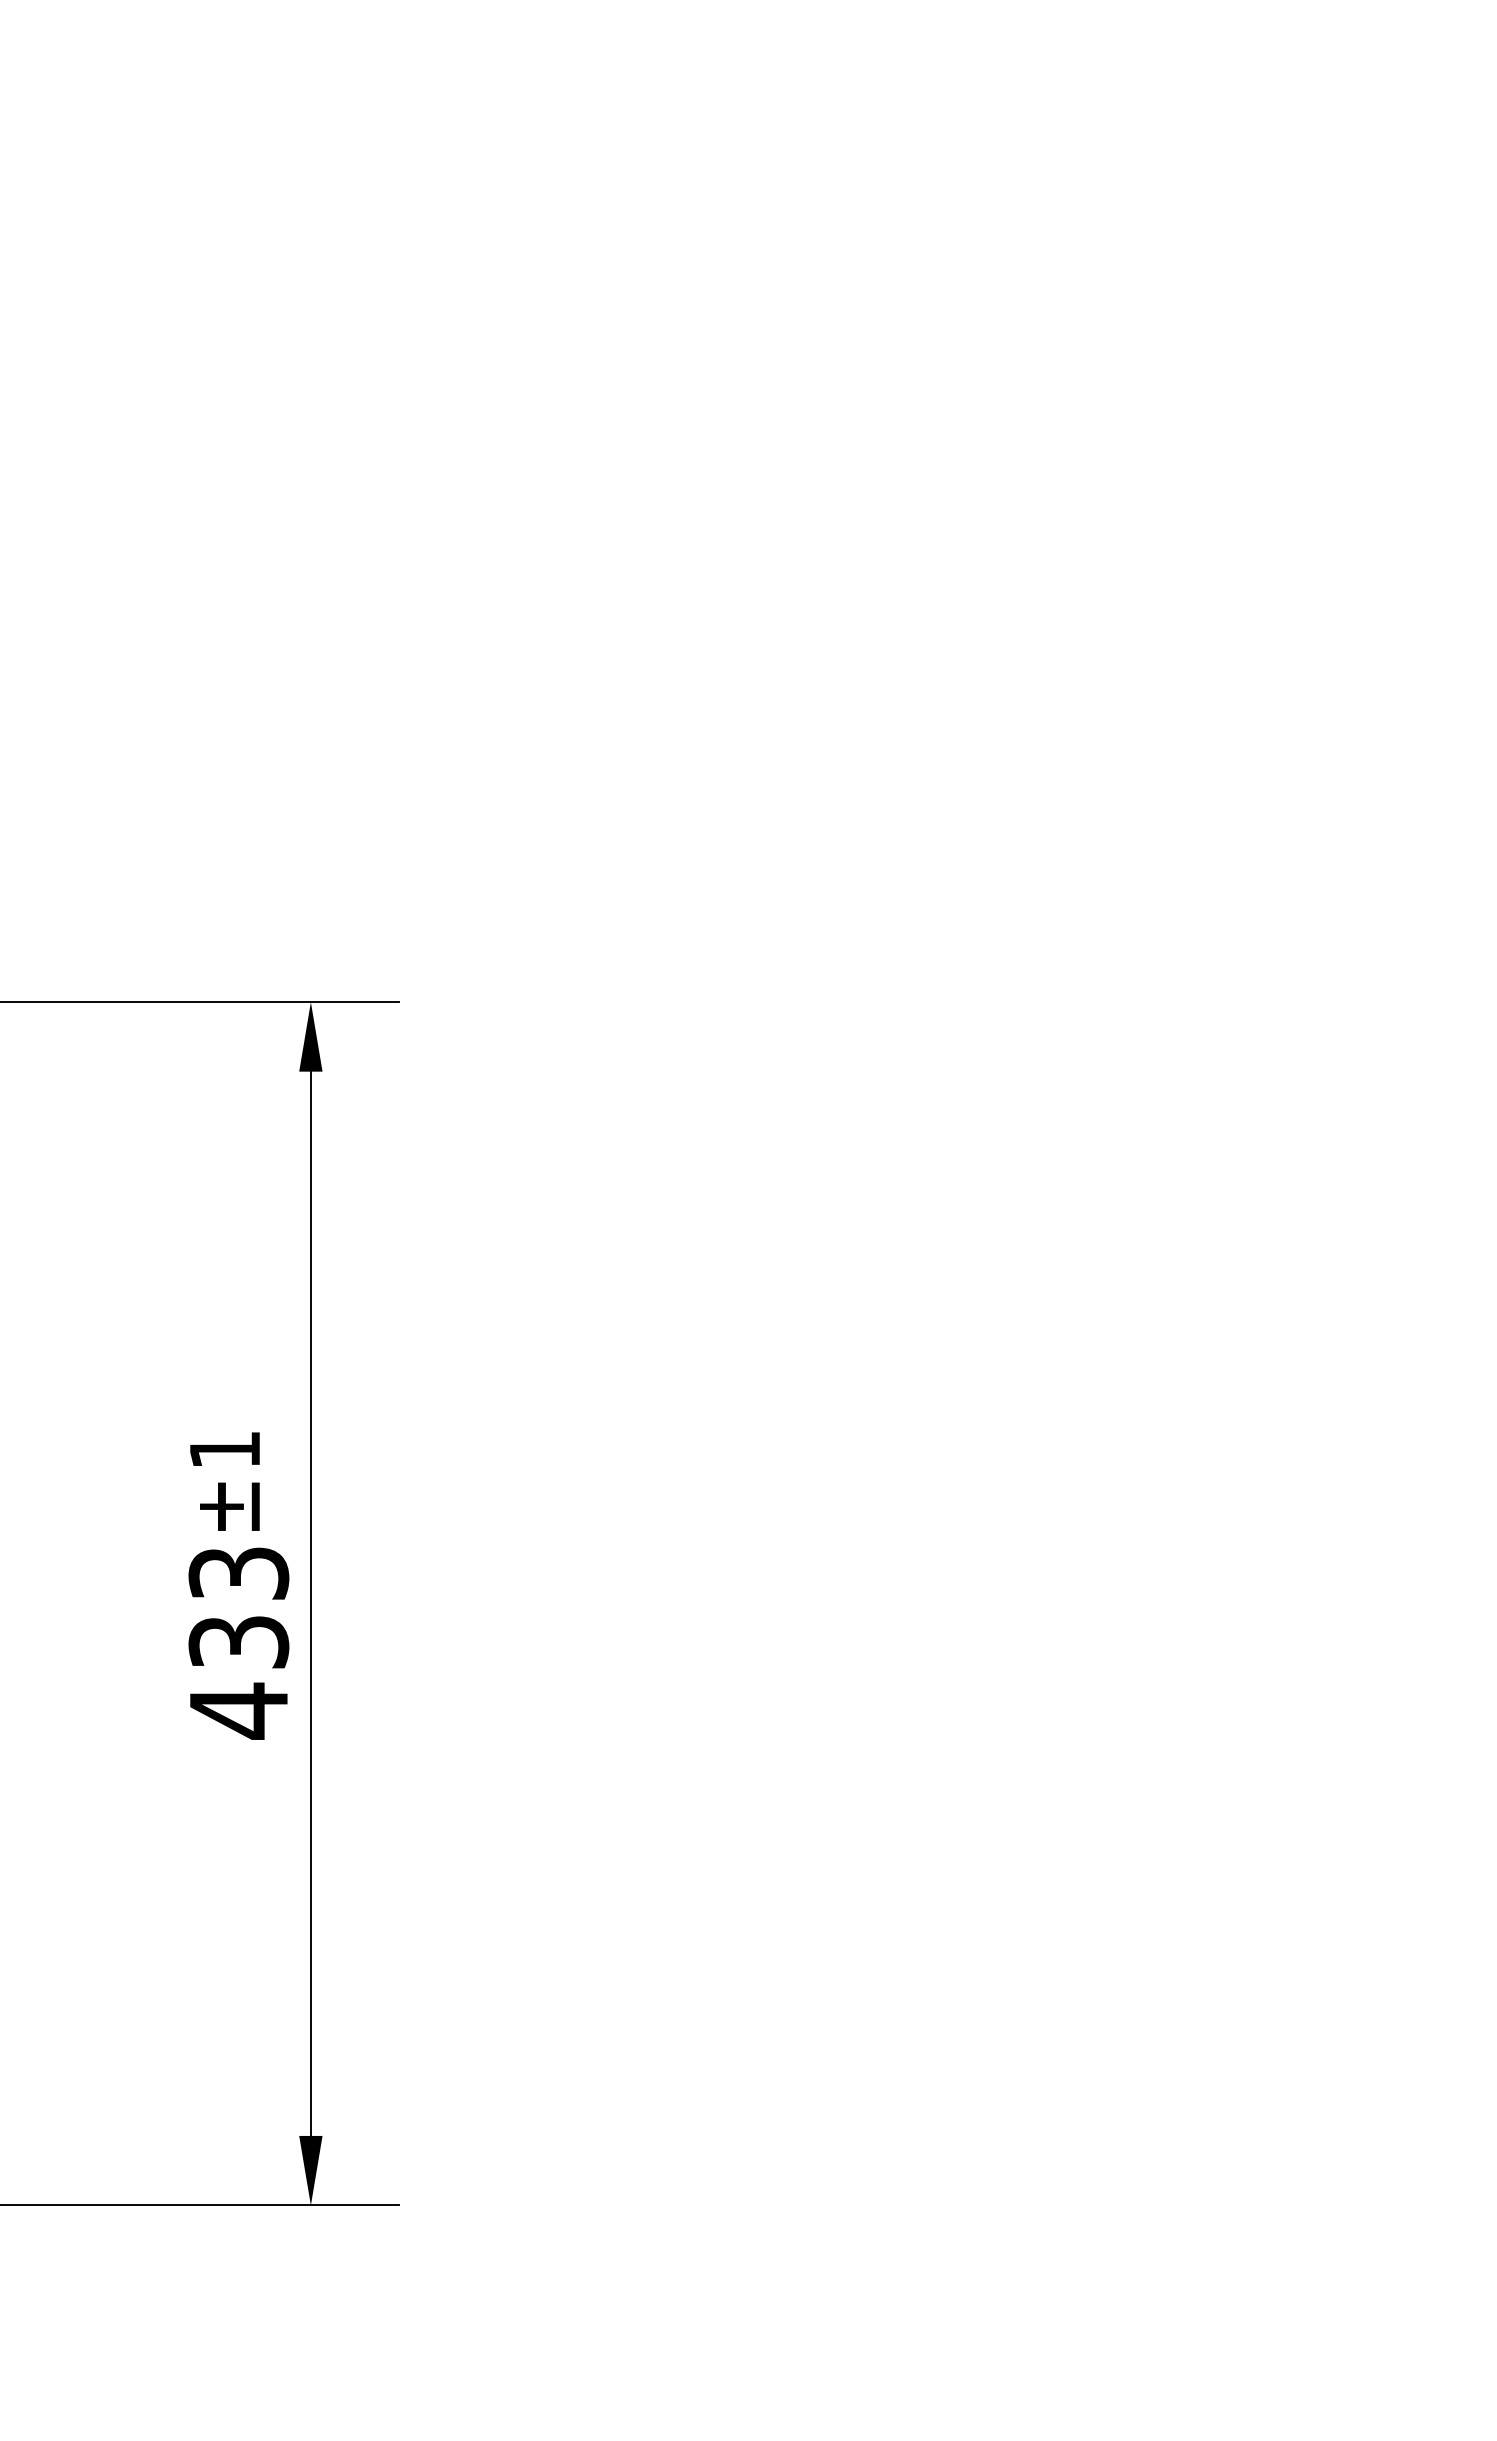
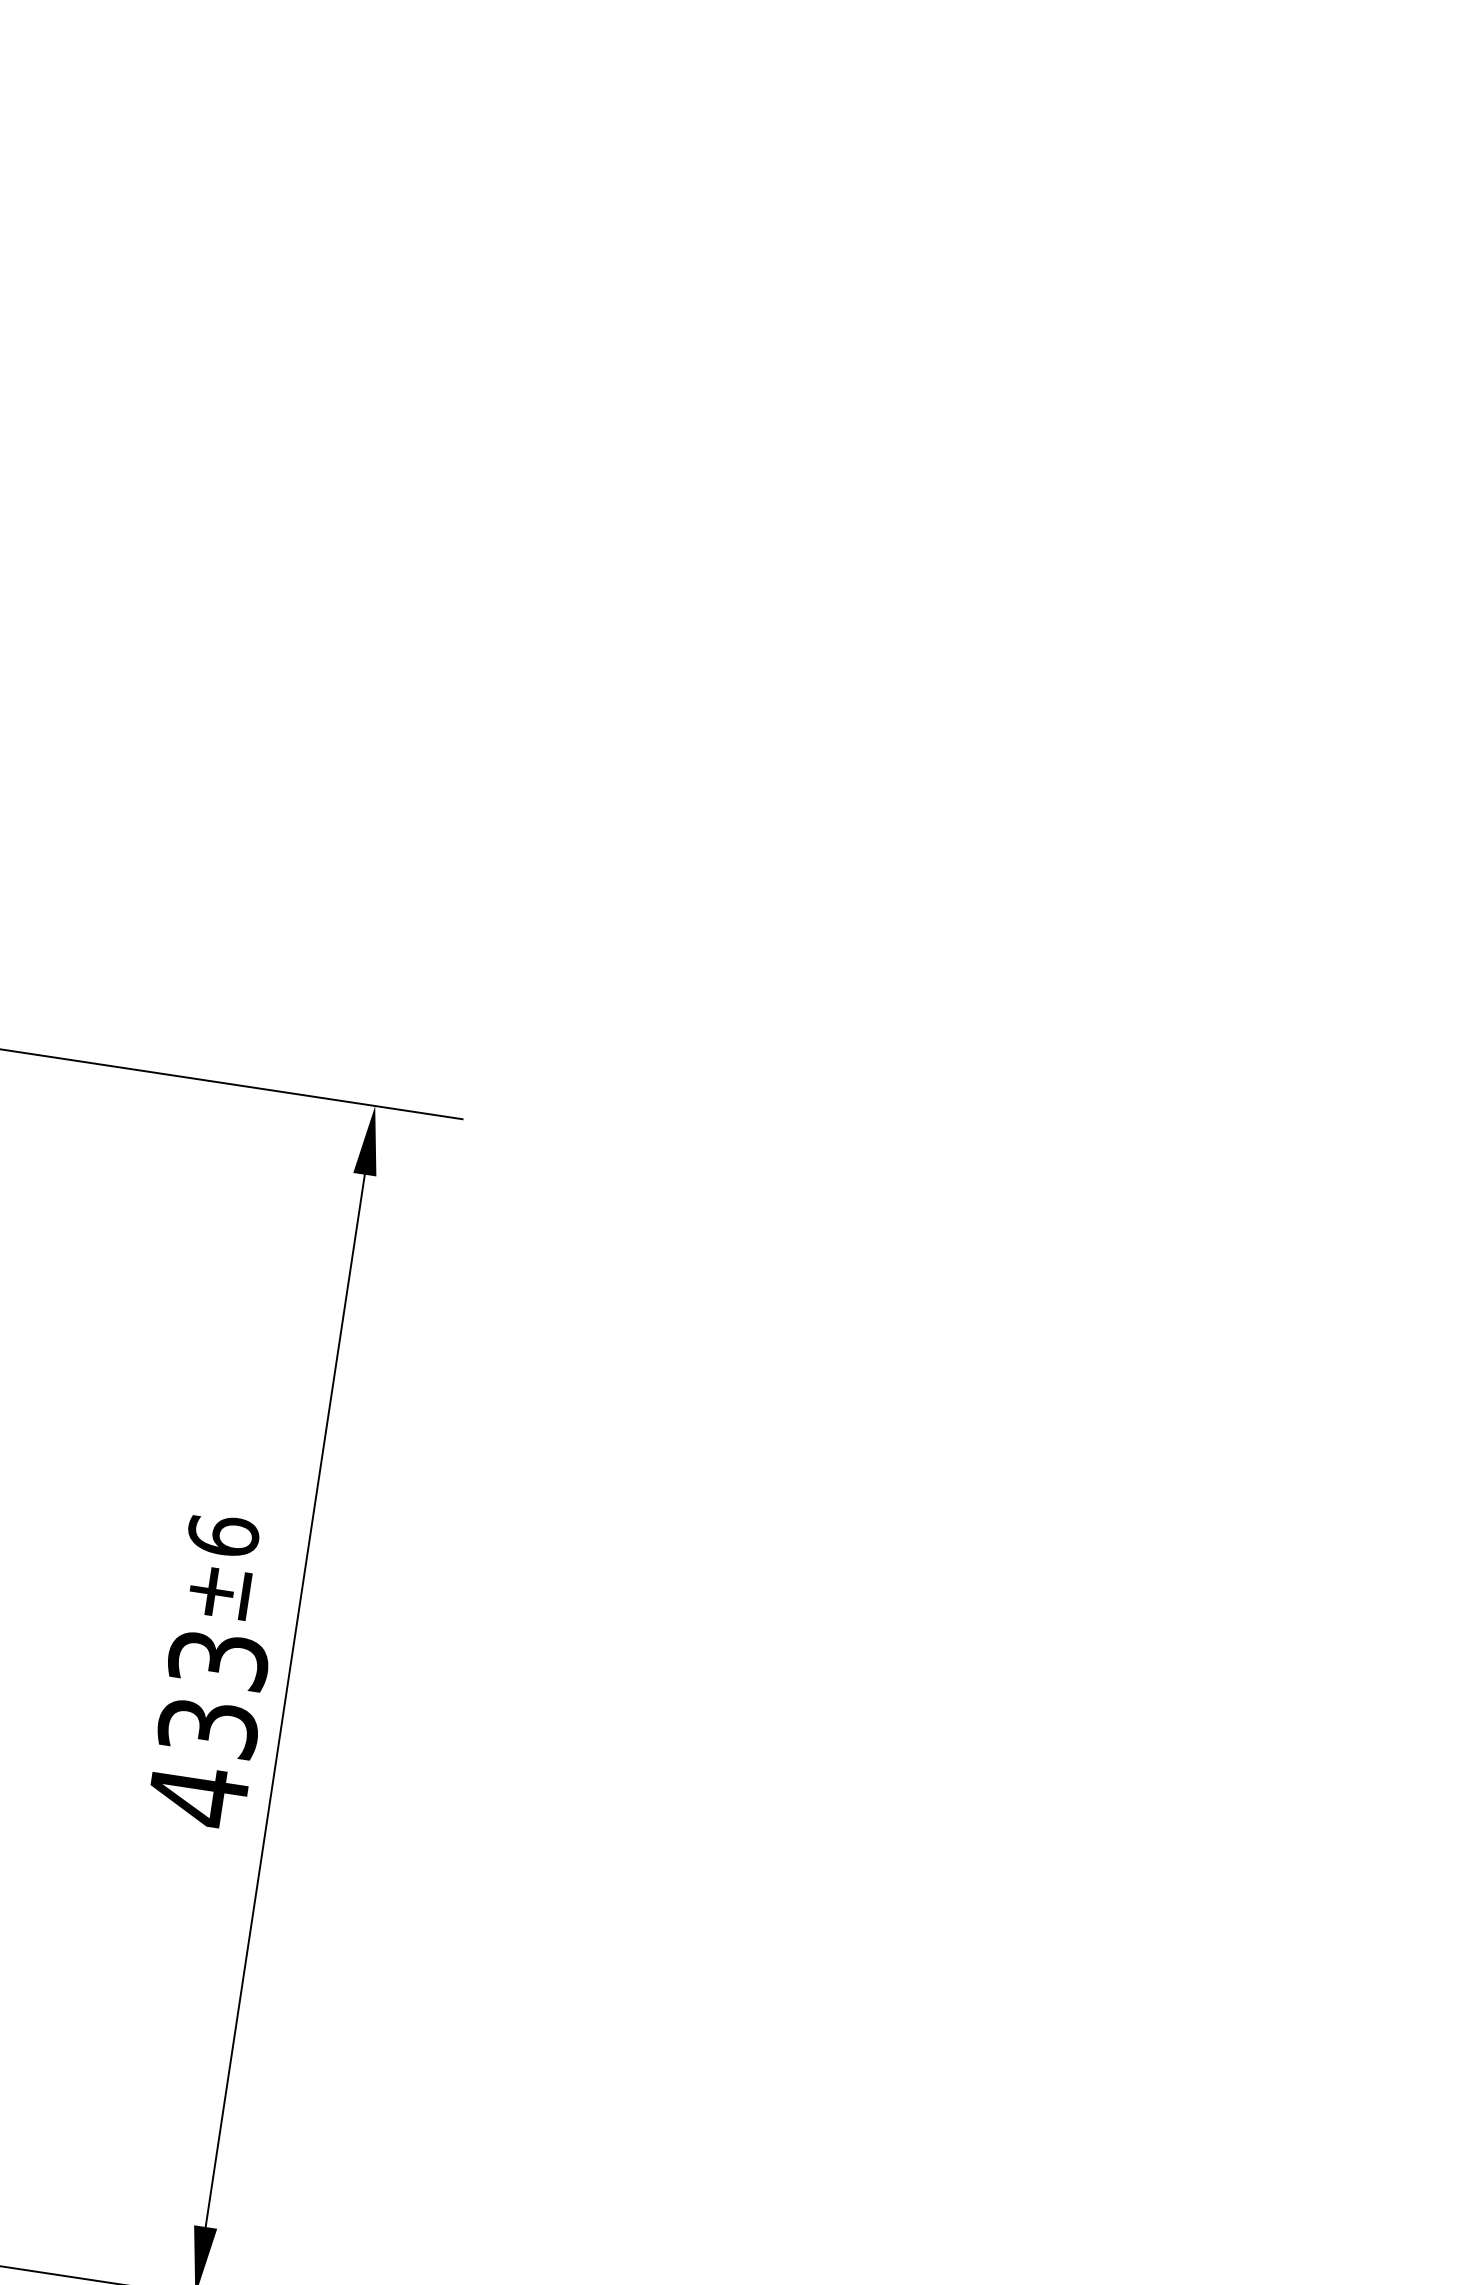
text: (224, 1449) -> (222, 1535), ±1 -> ±6

